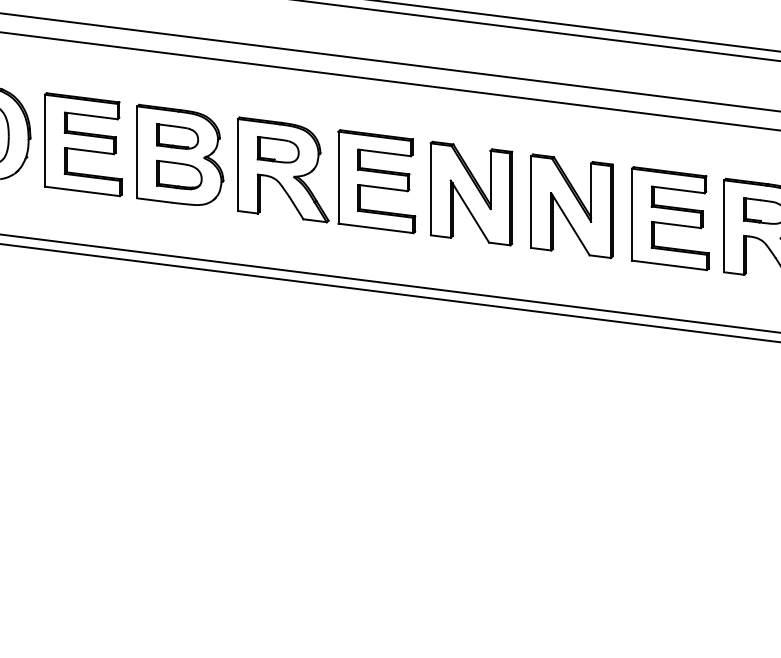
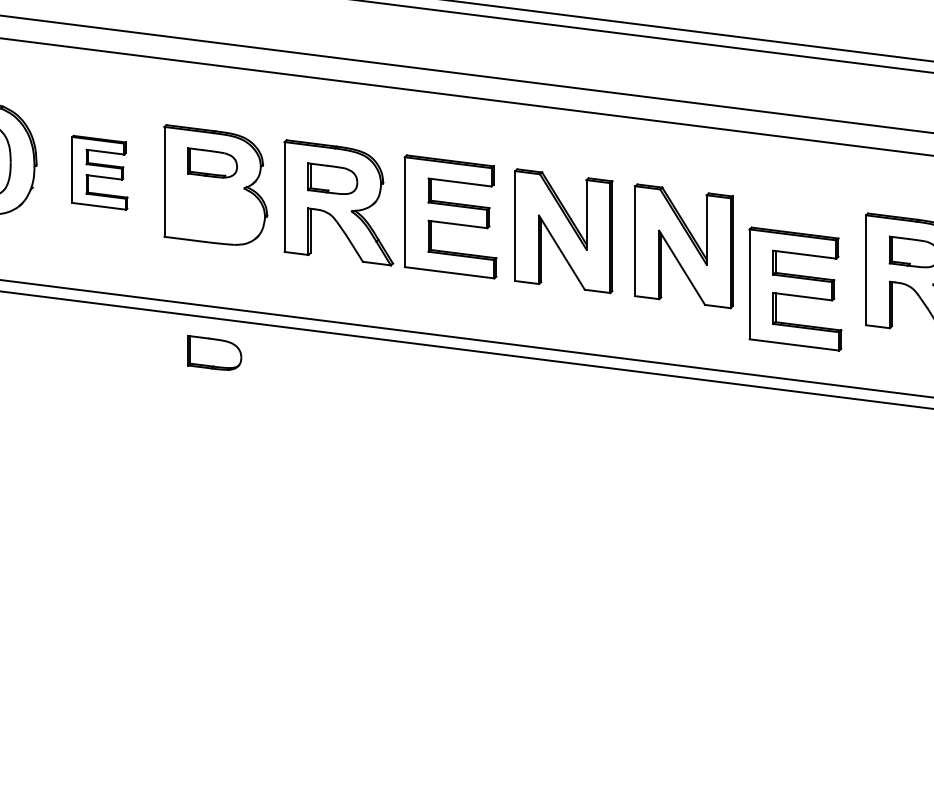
part: (83, 144) -> (99, 172), size x0.6
part: (179, 174) -> (214, 352), moved
part: (670, 218) -> (795, 288), moved

